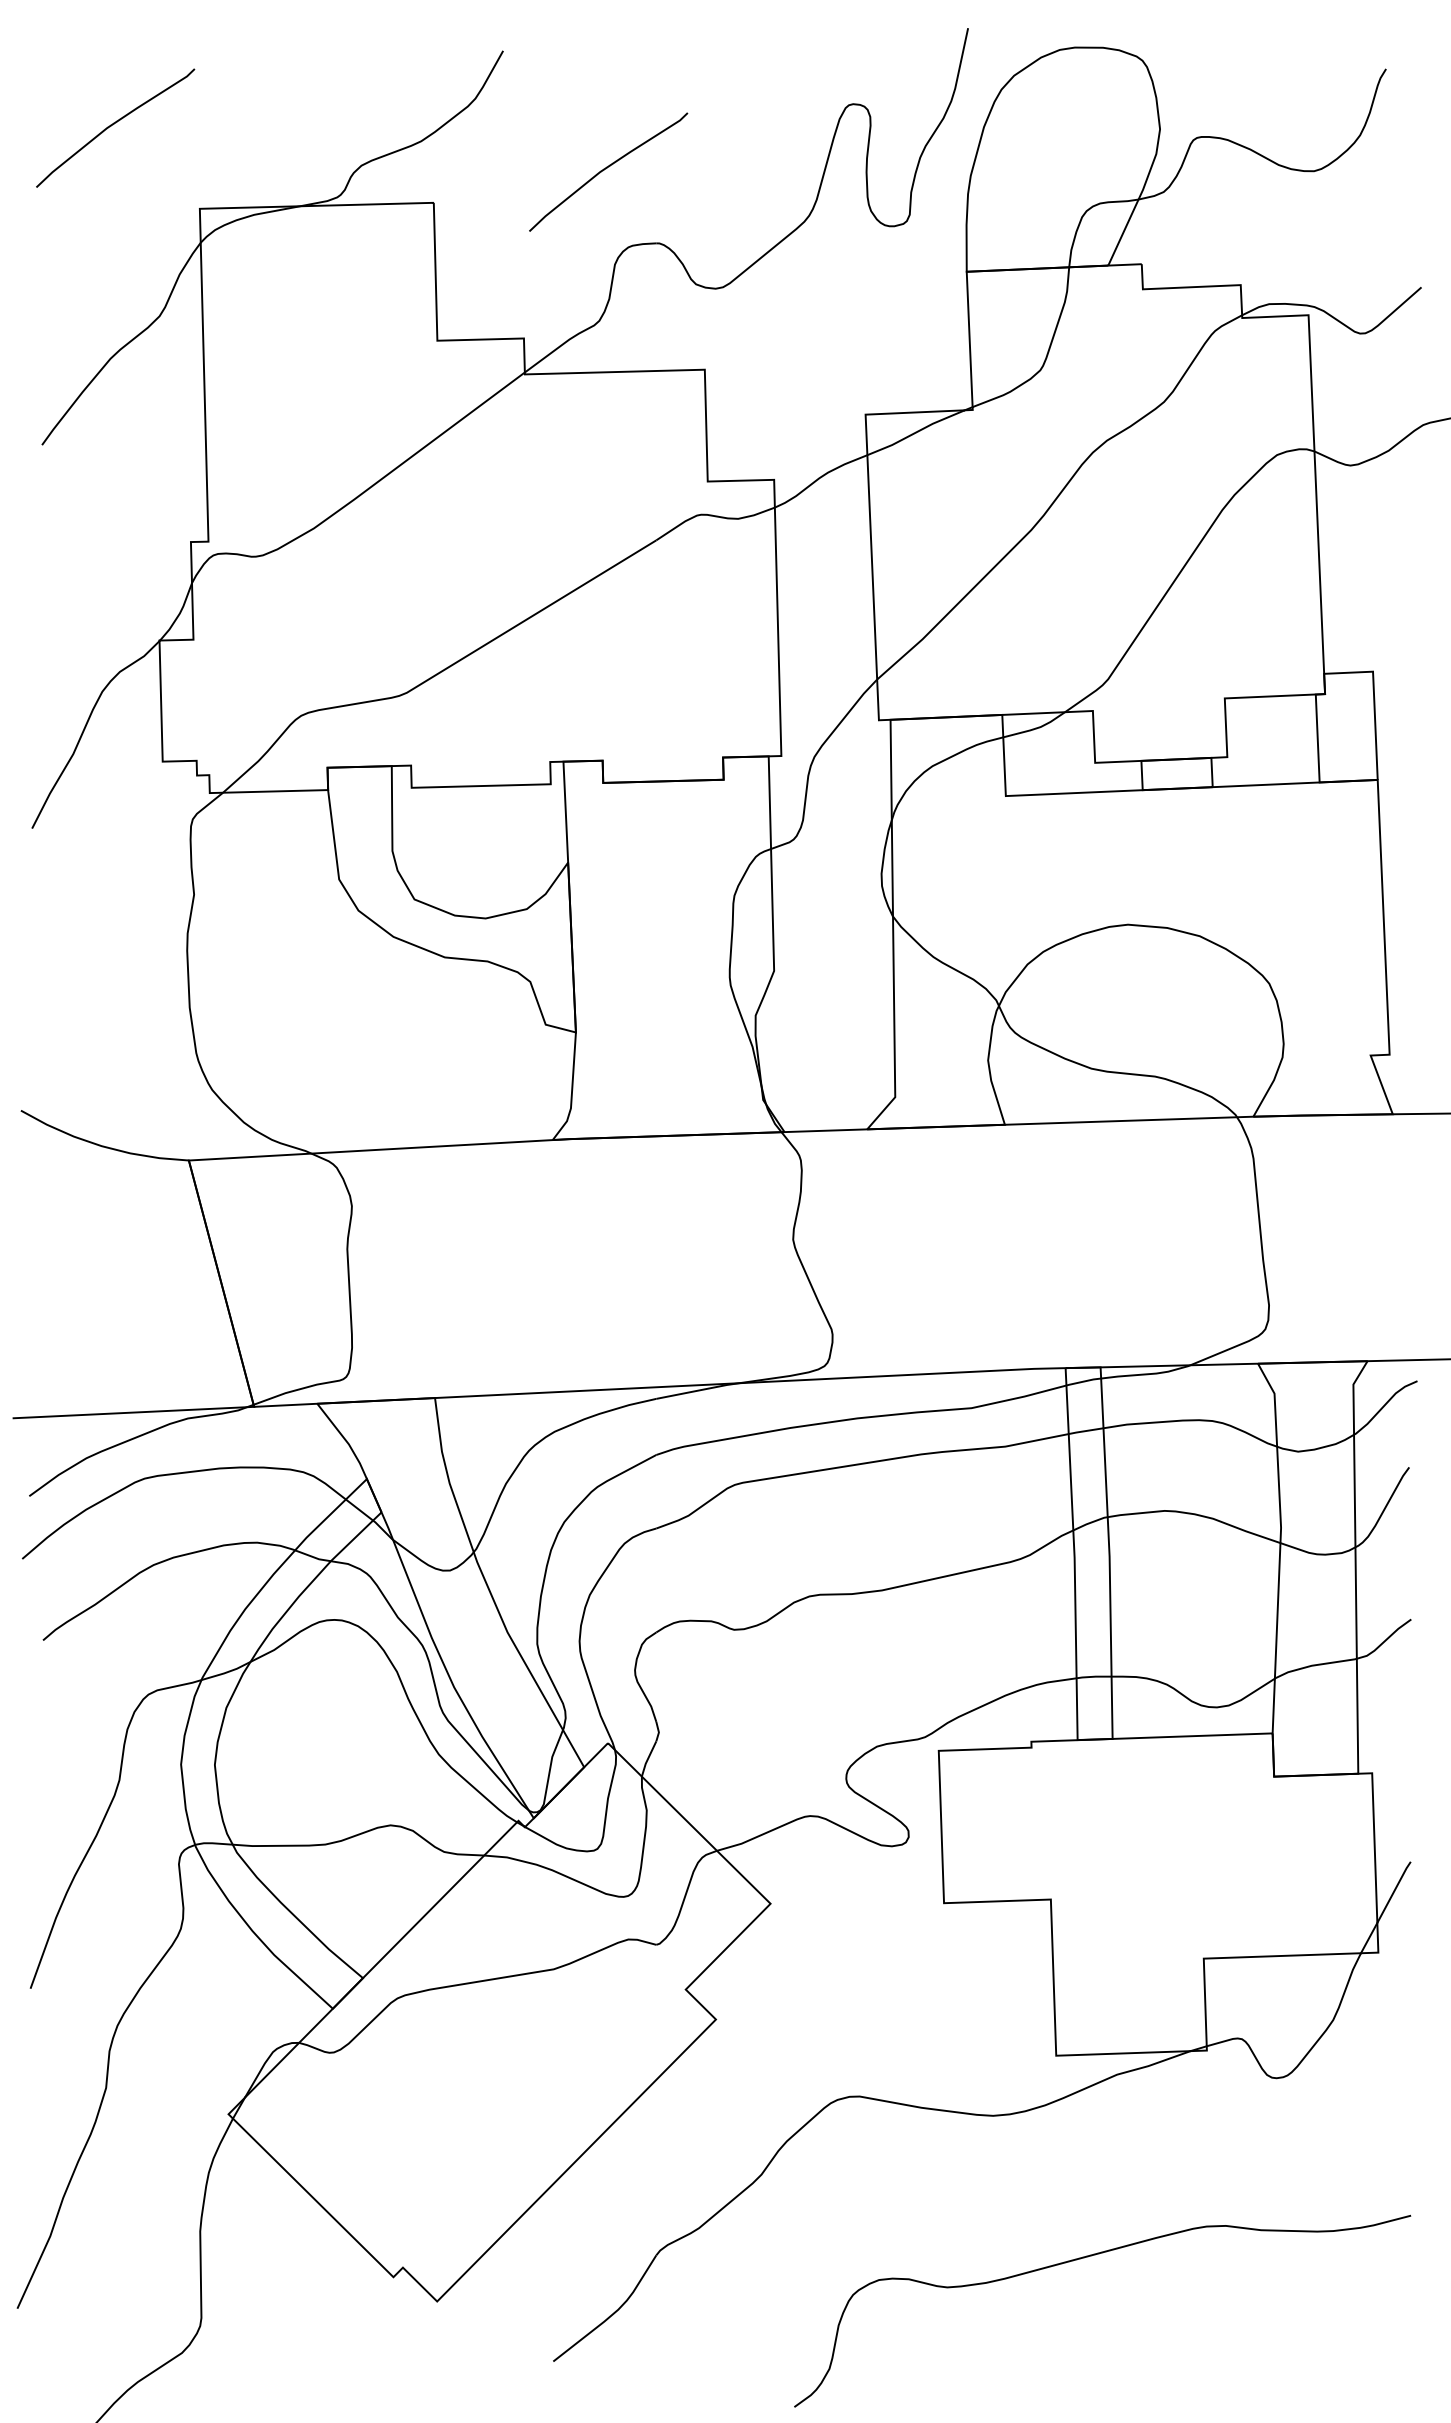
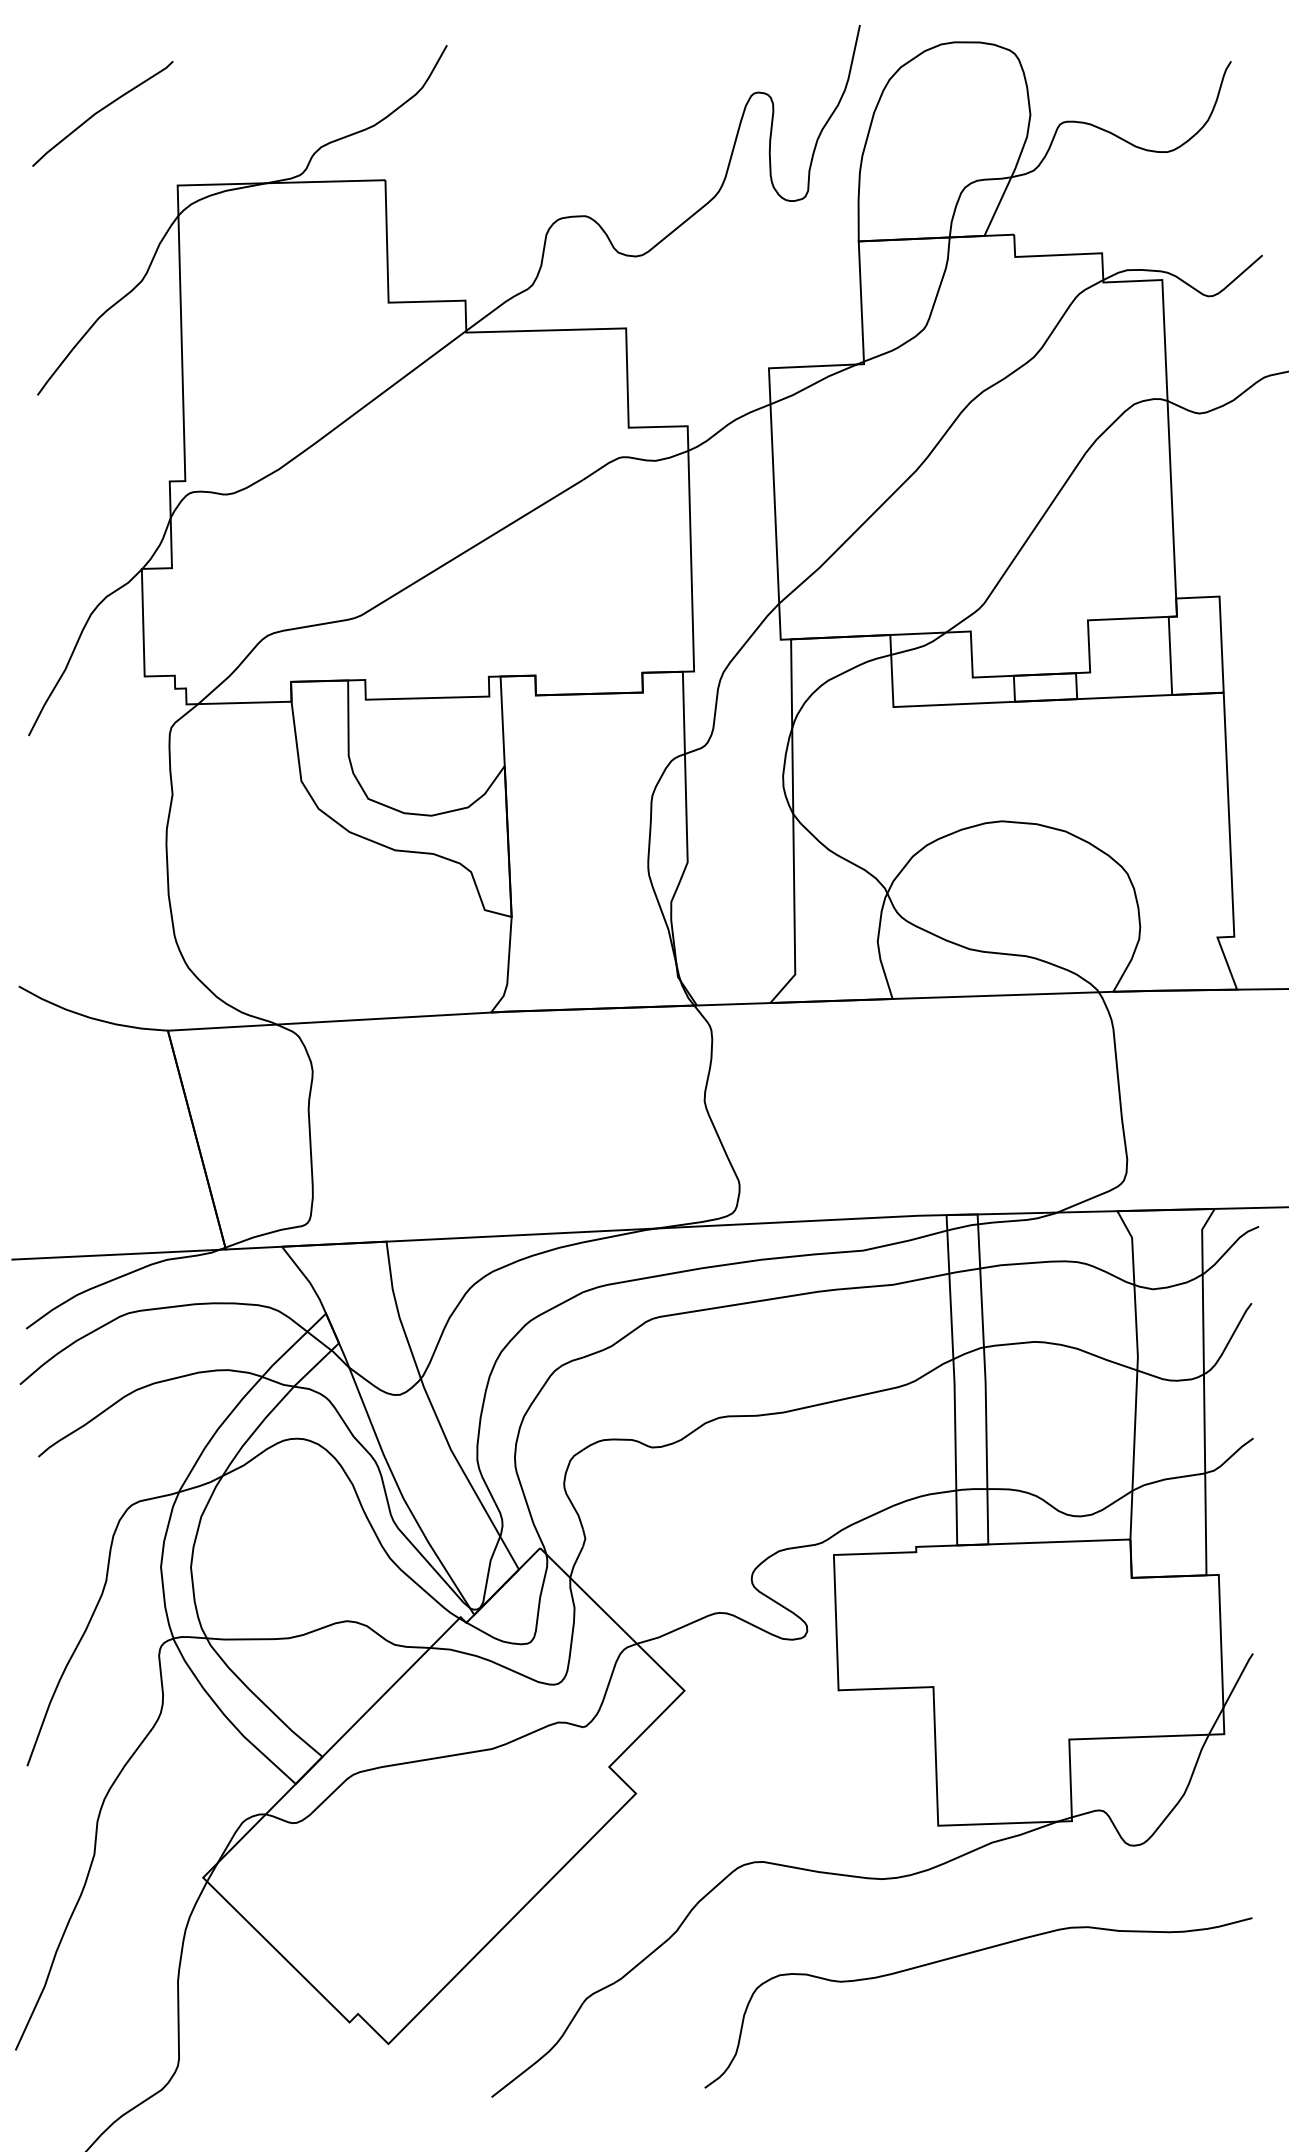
curve: (607, 168) -> (539, 149), removed
curve: (1088, 2257) -> (965, 1955), moved

